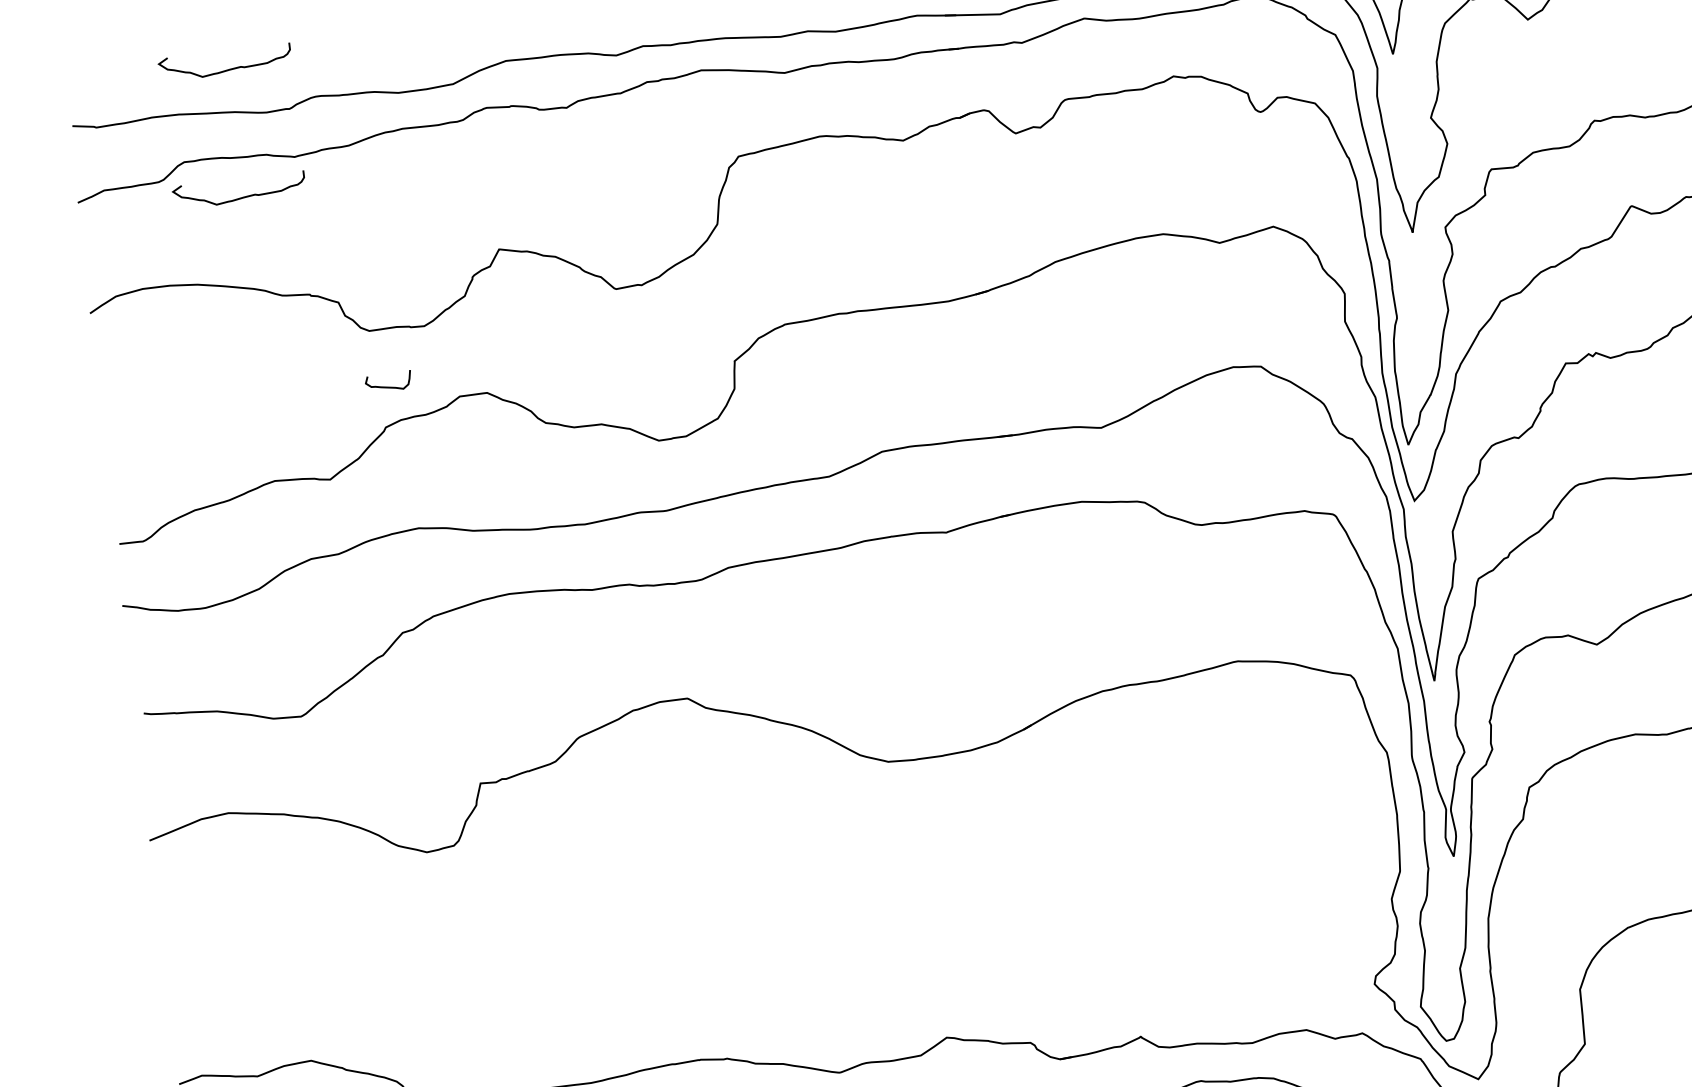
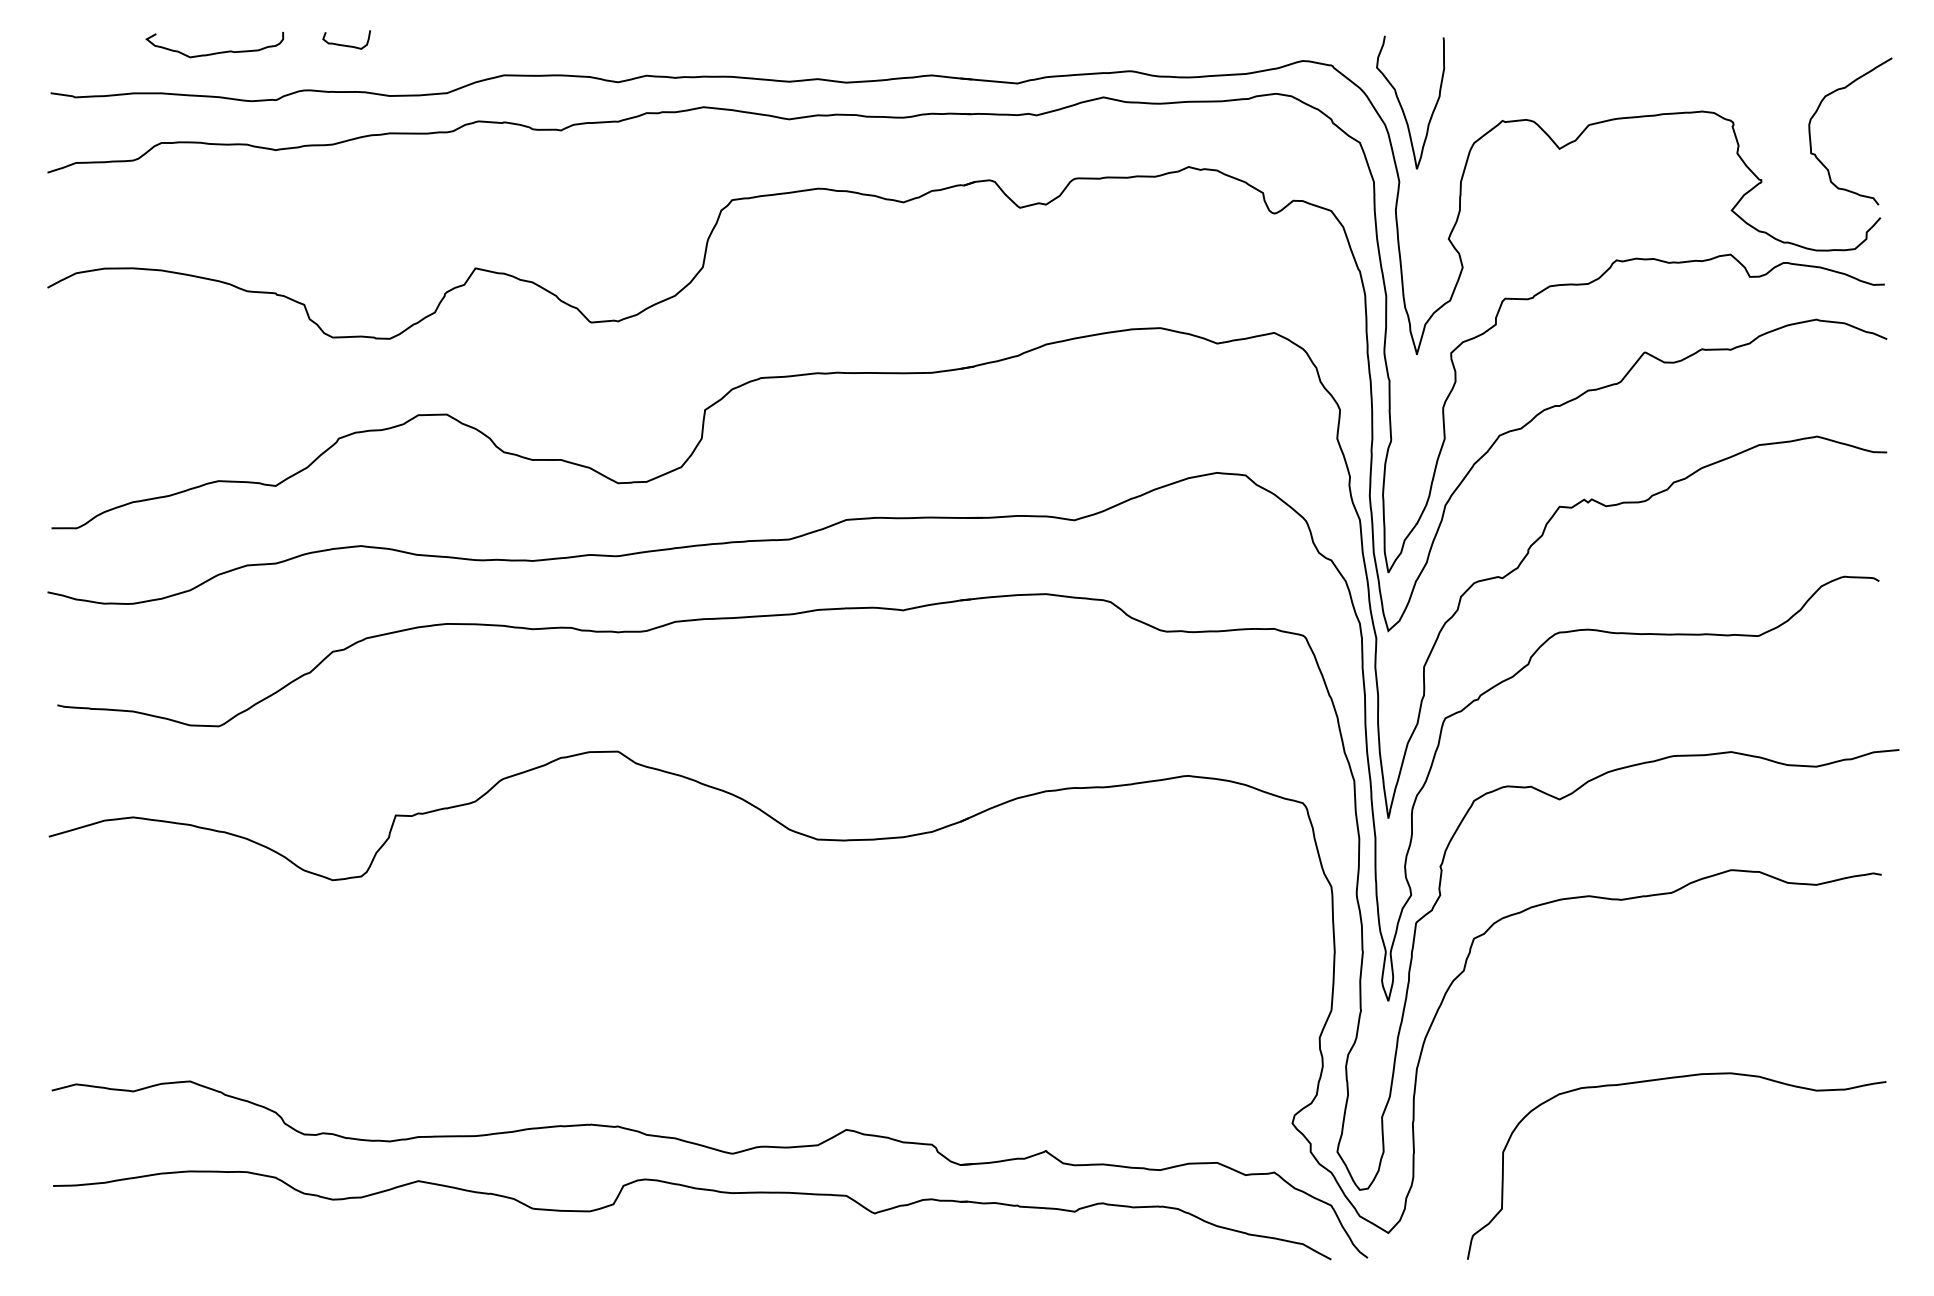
curve: (239, 197) -> (214, 185), removed
curve: (387, 386) -> (345, 44), moved

